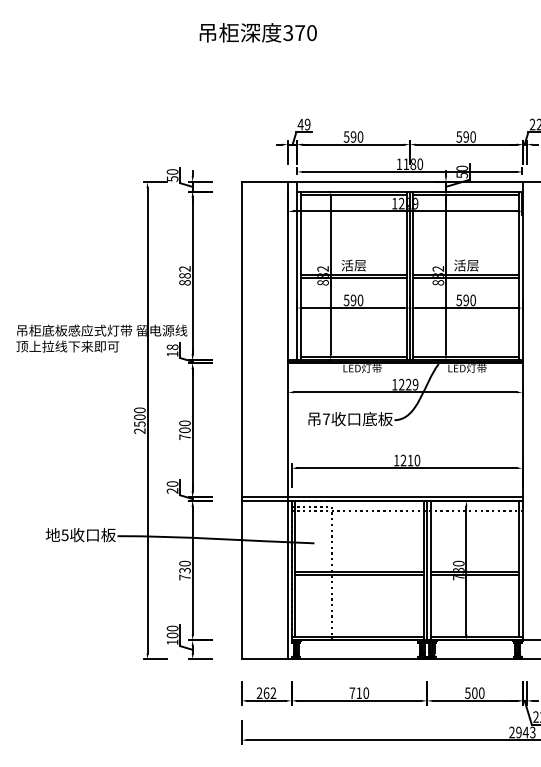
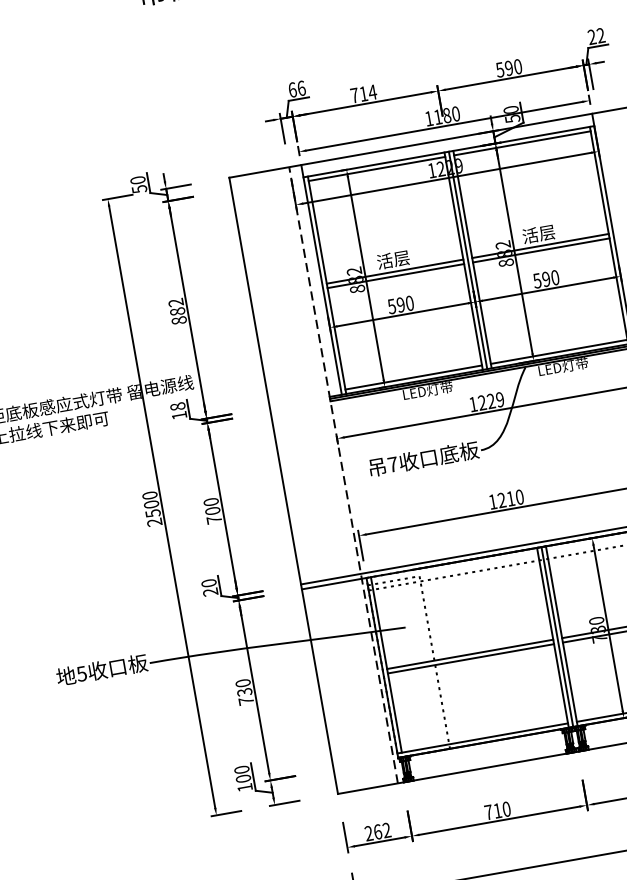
text: (303, 124) -> (296, 89), 49 -> 66
text: (353, 136) -> (363, 93), 590 -> 714
line: (287, 420) -> (342, 475), solid -> dashed

